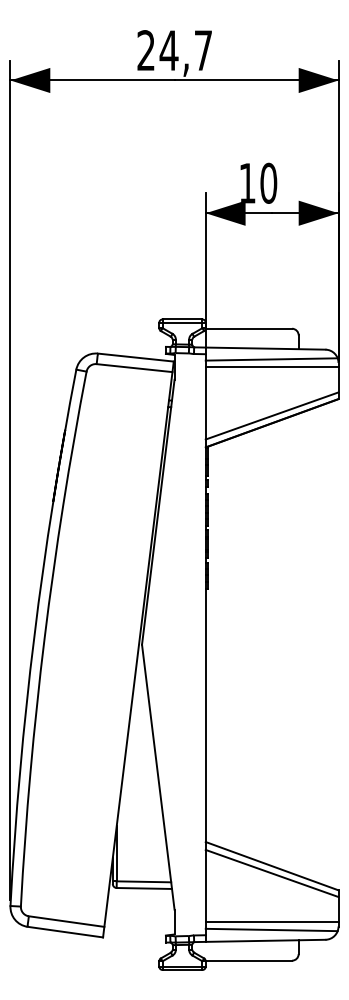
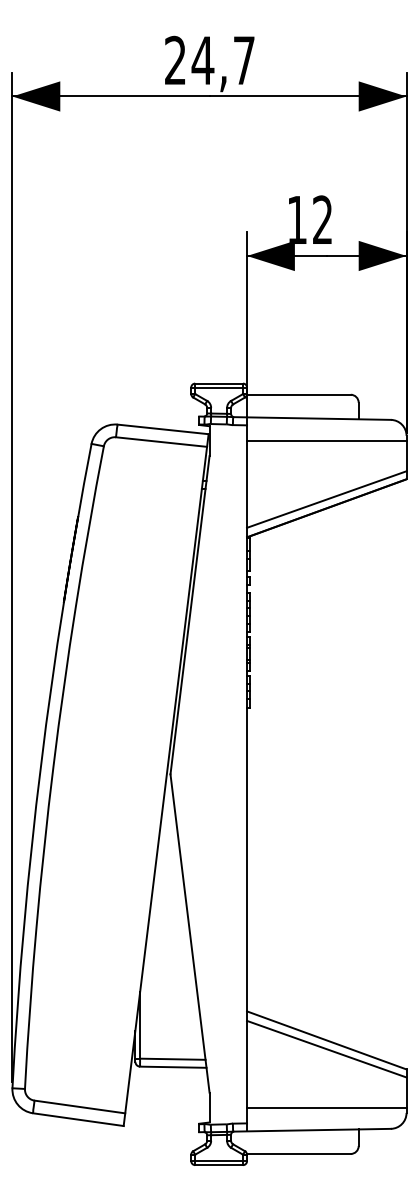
text: (268, 182) -> (322, 219), 10 -> 12
line: (271, 359) -> (326, 431), removed
line: (271, 929) -> (326, 1116), removed

